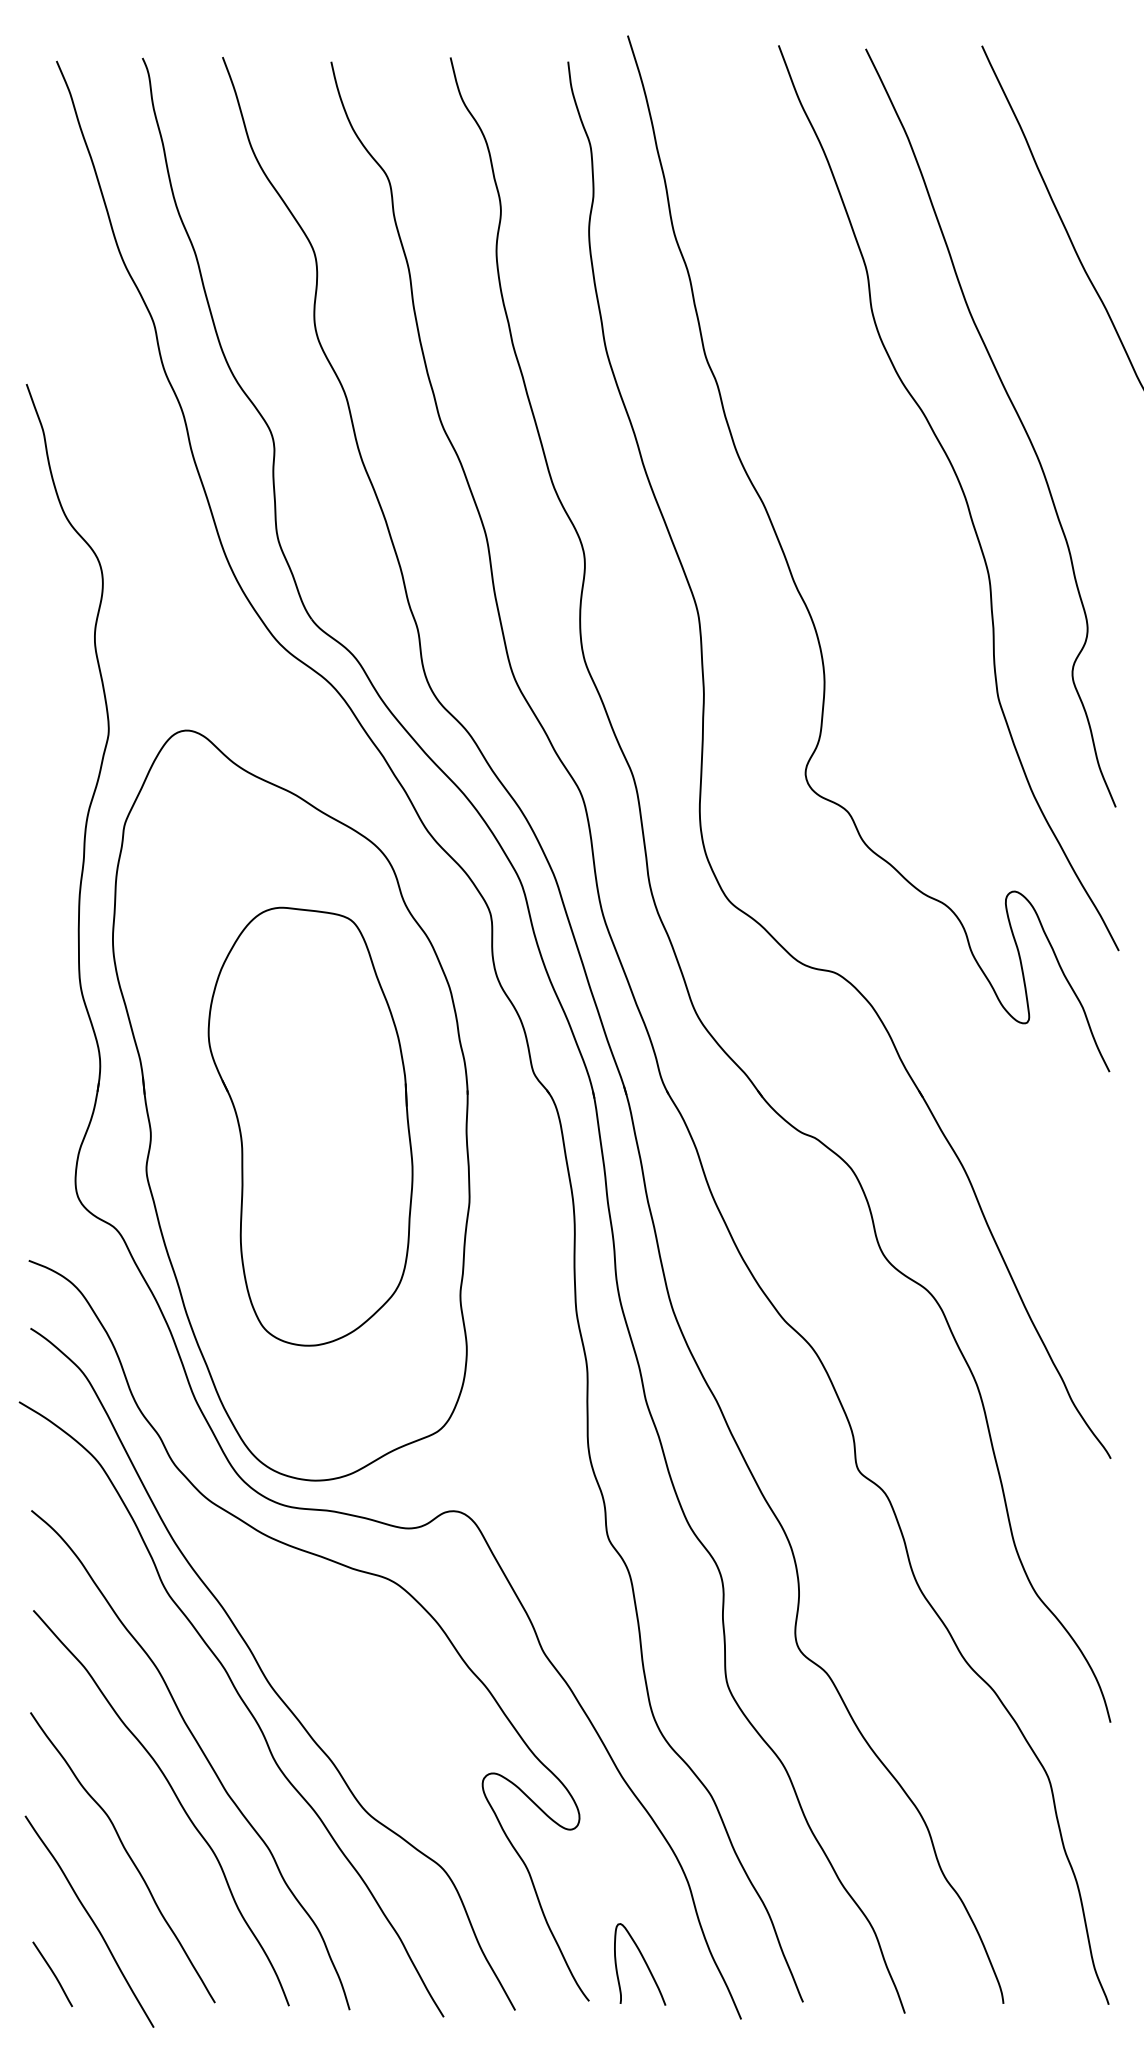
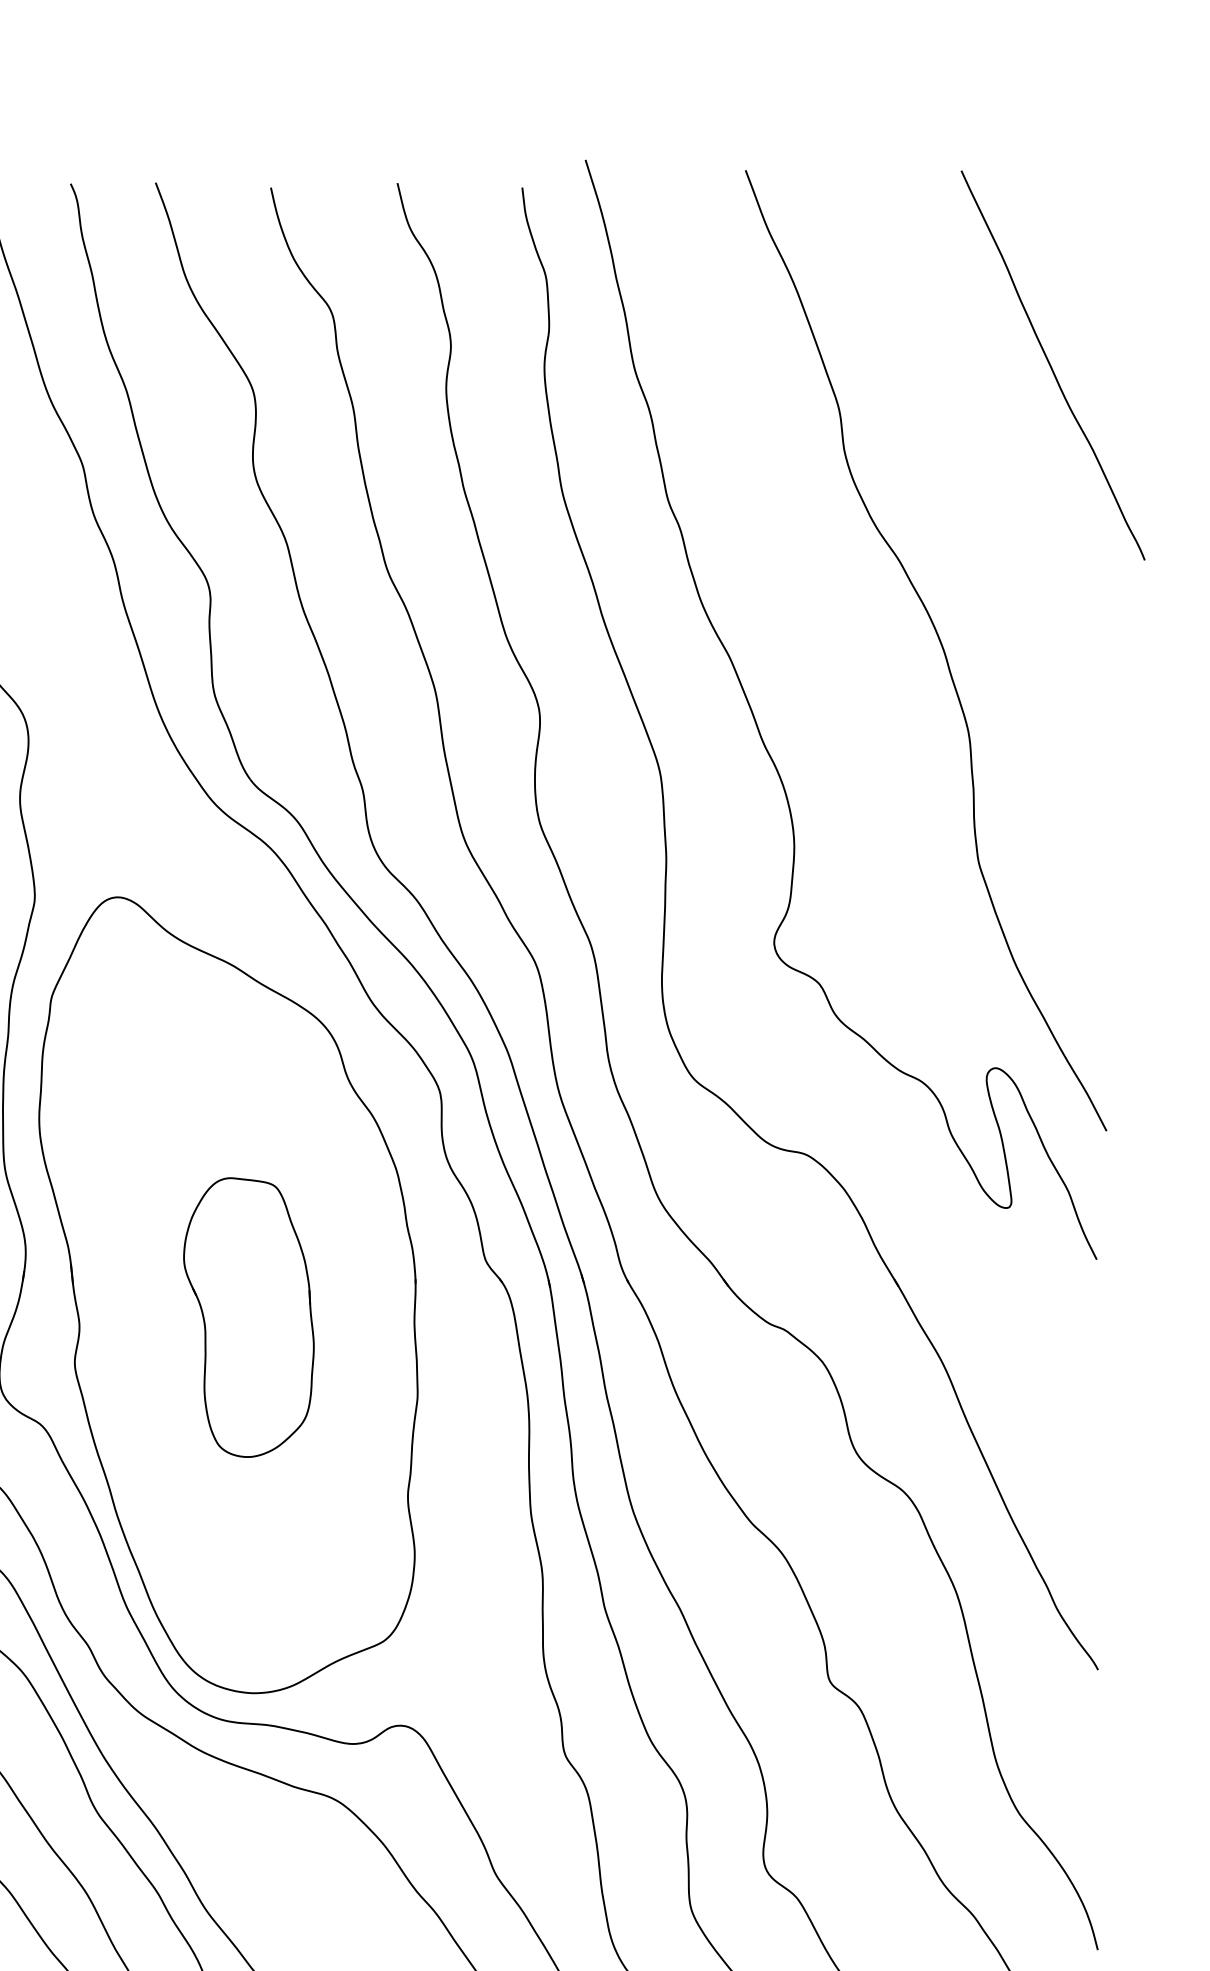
curve: (1016, 414) -> (997, 561), removed
part: (310, 1126) -> (248, 1317), size x0.6

